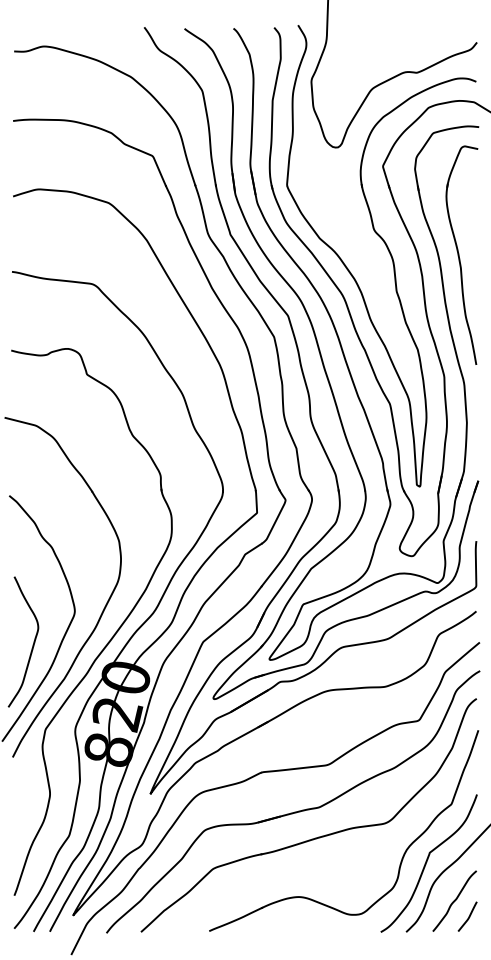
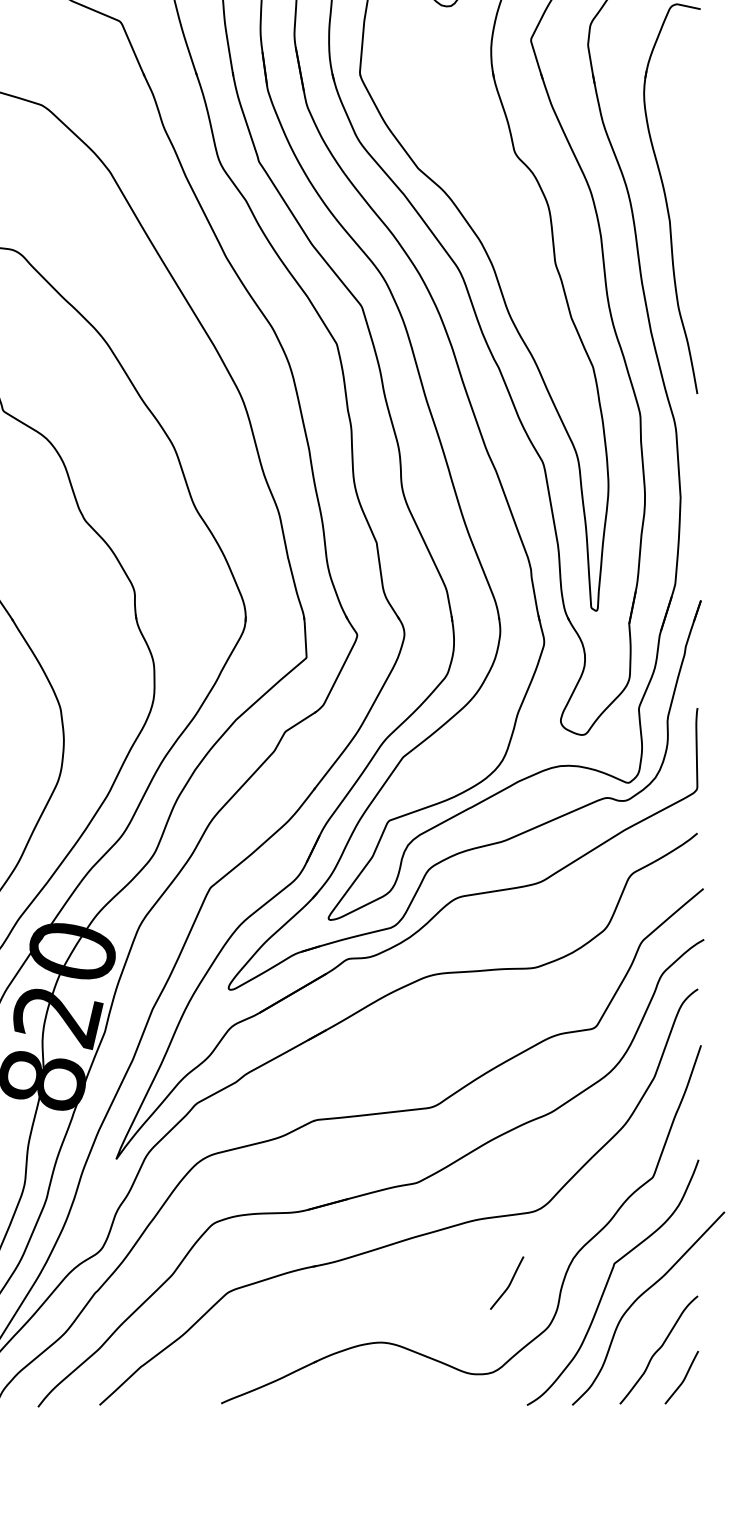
curve: (370, 863) -> (508, 1282), added

